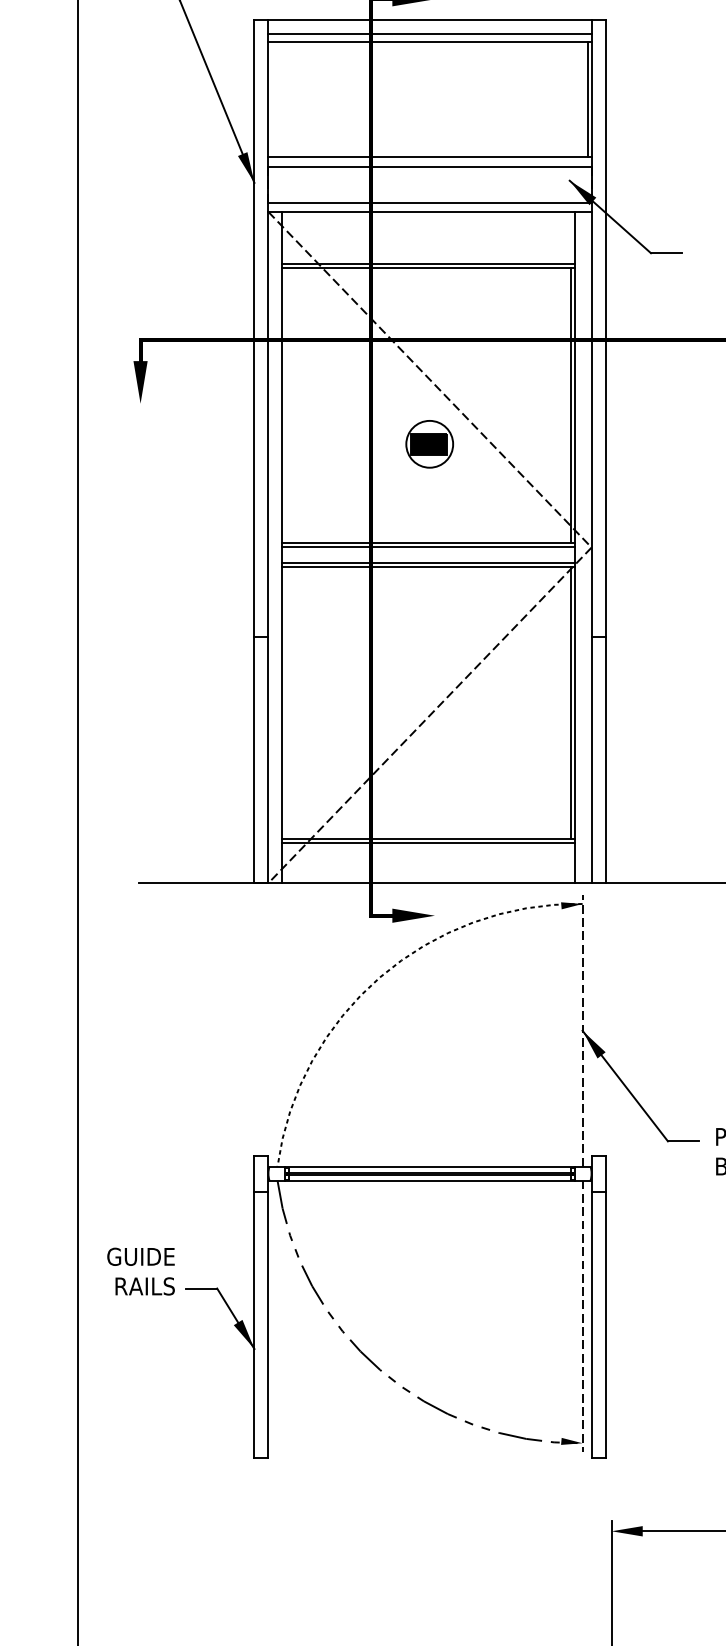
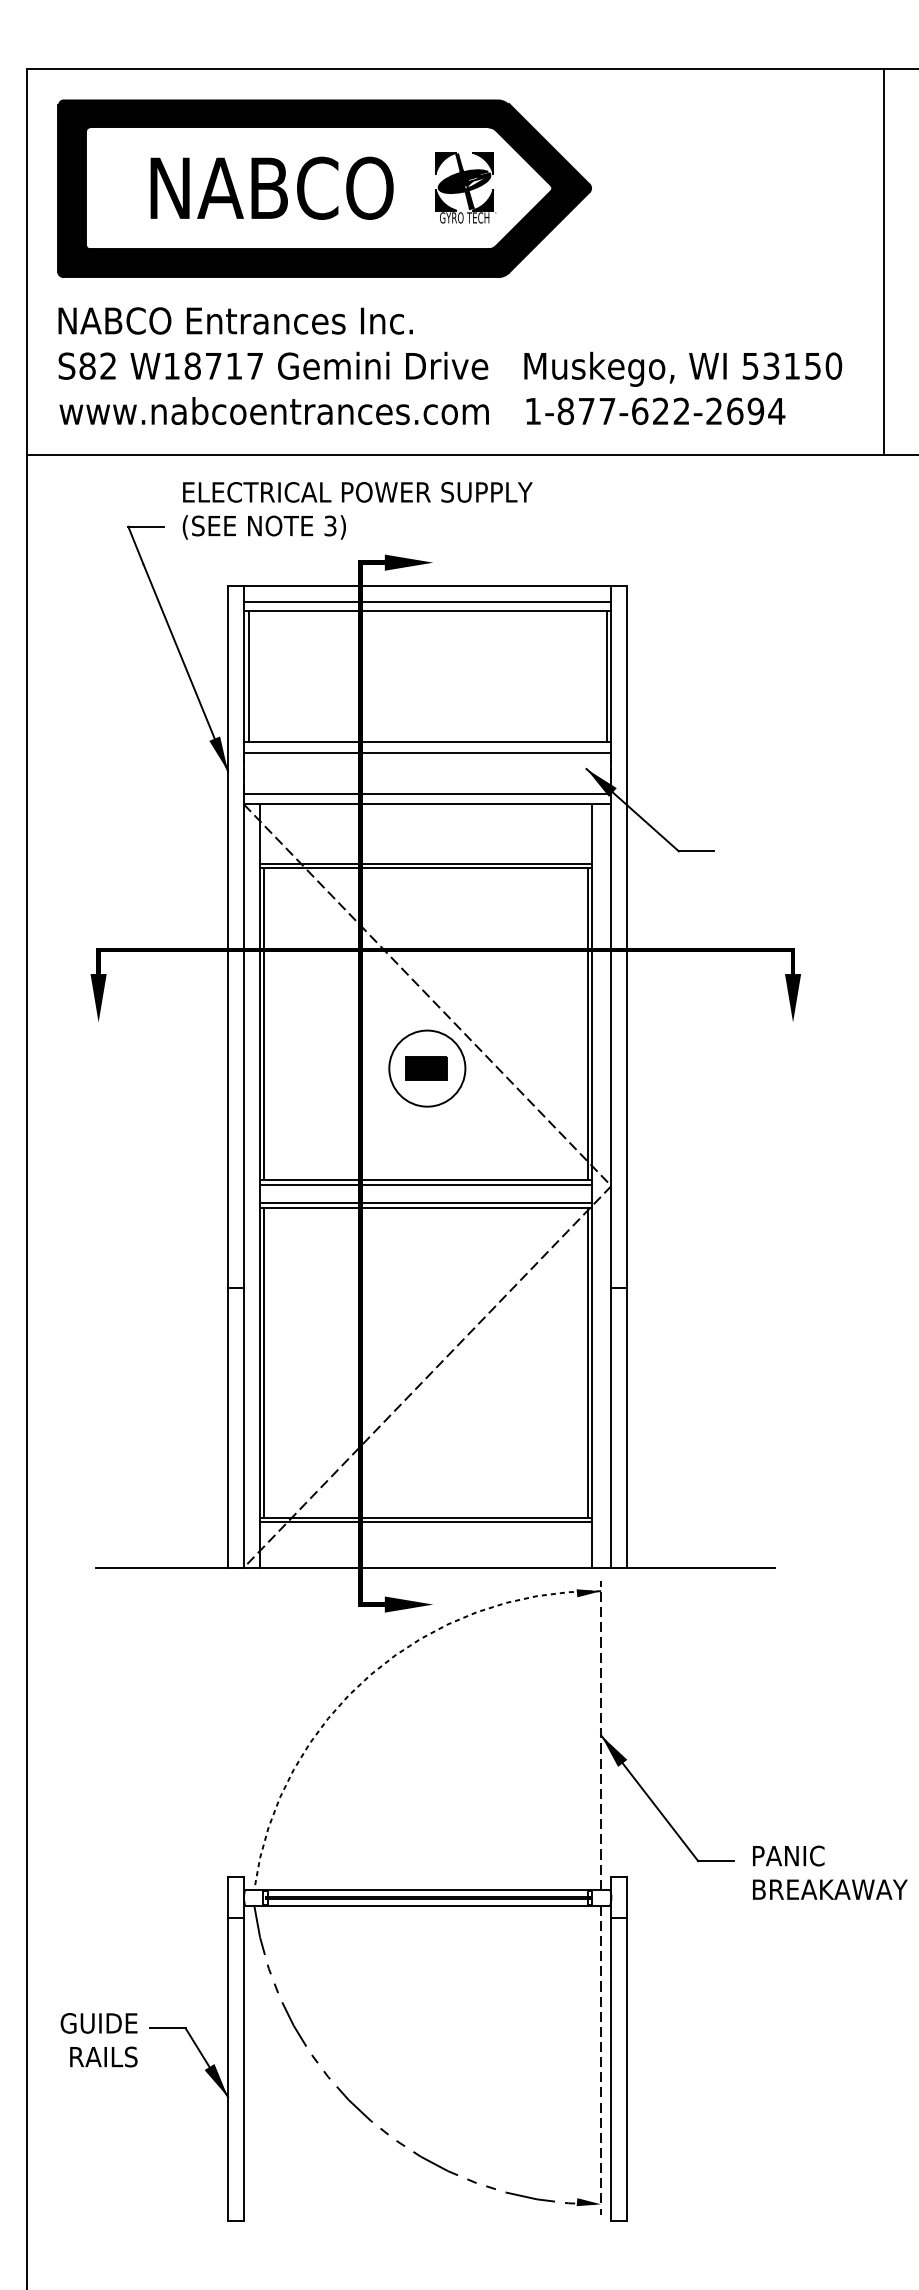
line: (272, 99) -> (248, 676), added
line: (286, 405) -> (264, 1024), added
circle: (429, 444) -> (427, 1068), size x1.43
line: (286, 702) -> (264, 1362), added
text: (140, 1271) -> (98, 2040), moved

